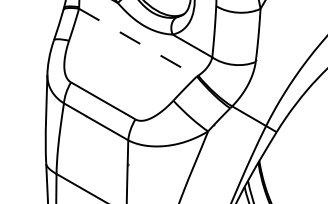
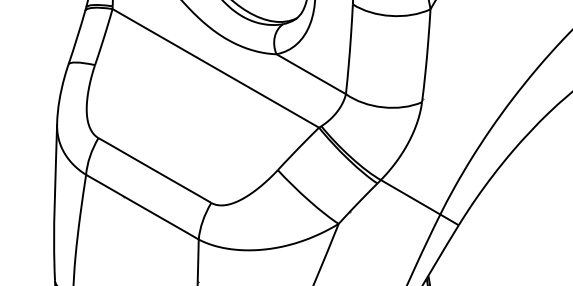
line: (138, 42) -> (216, 68), dashed -> solid

